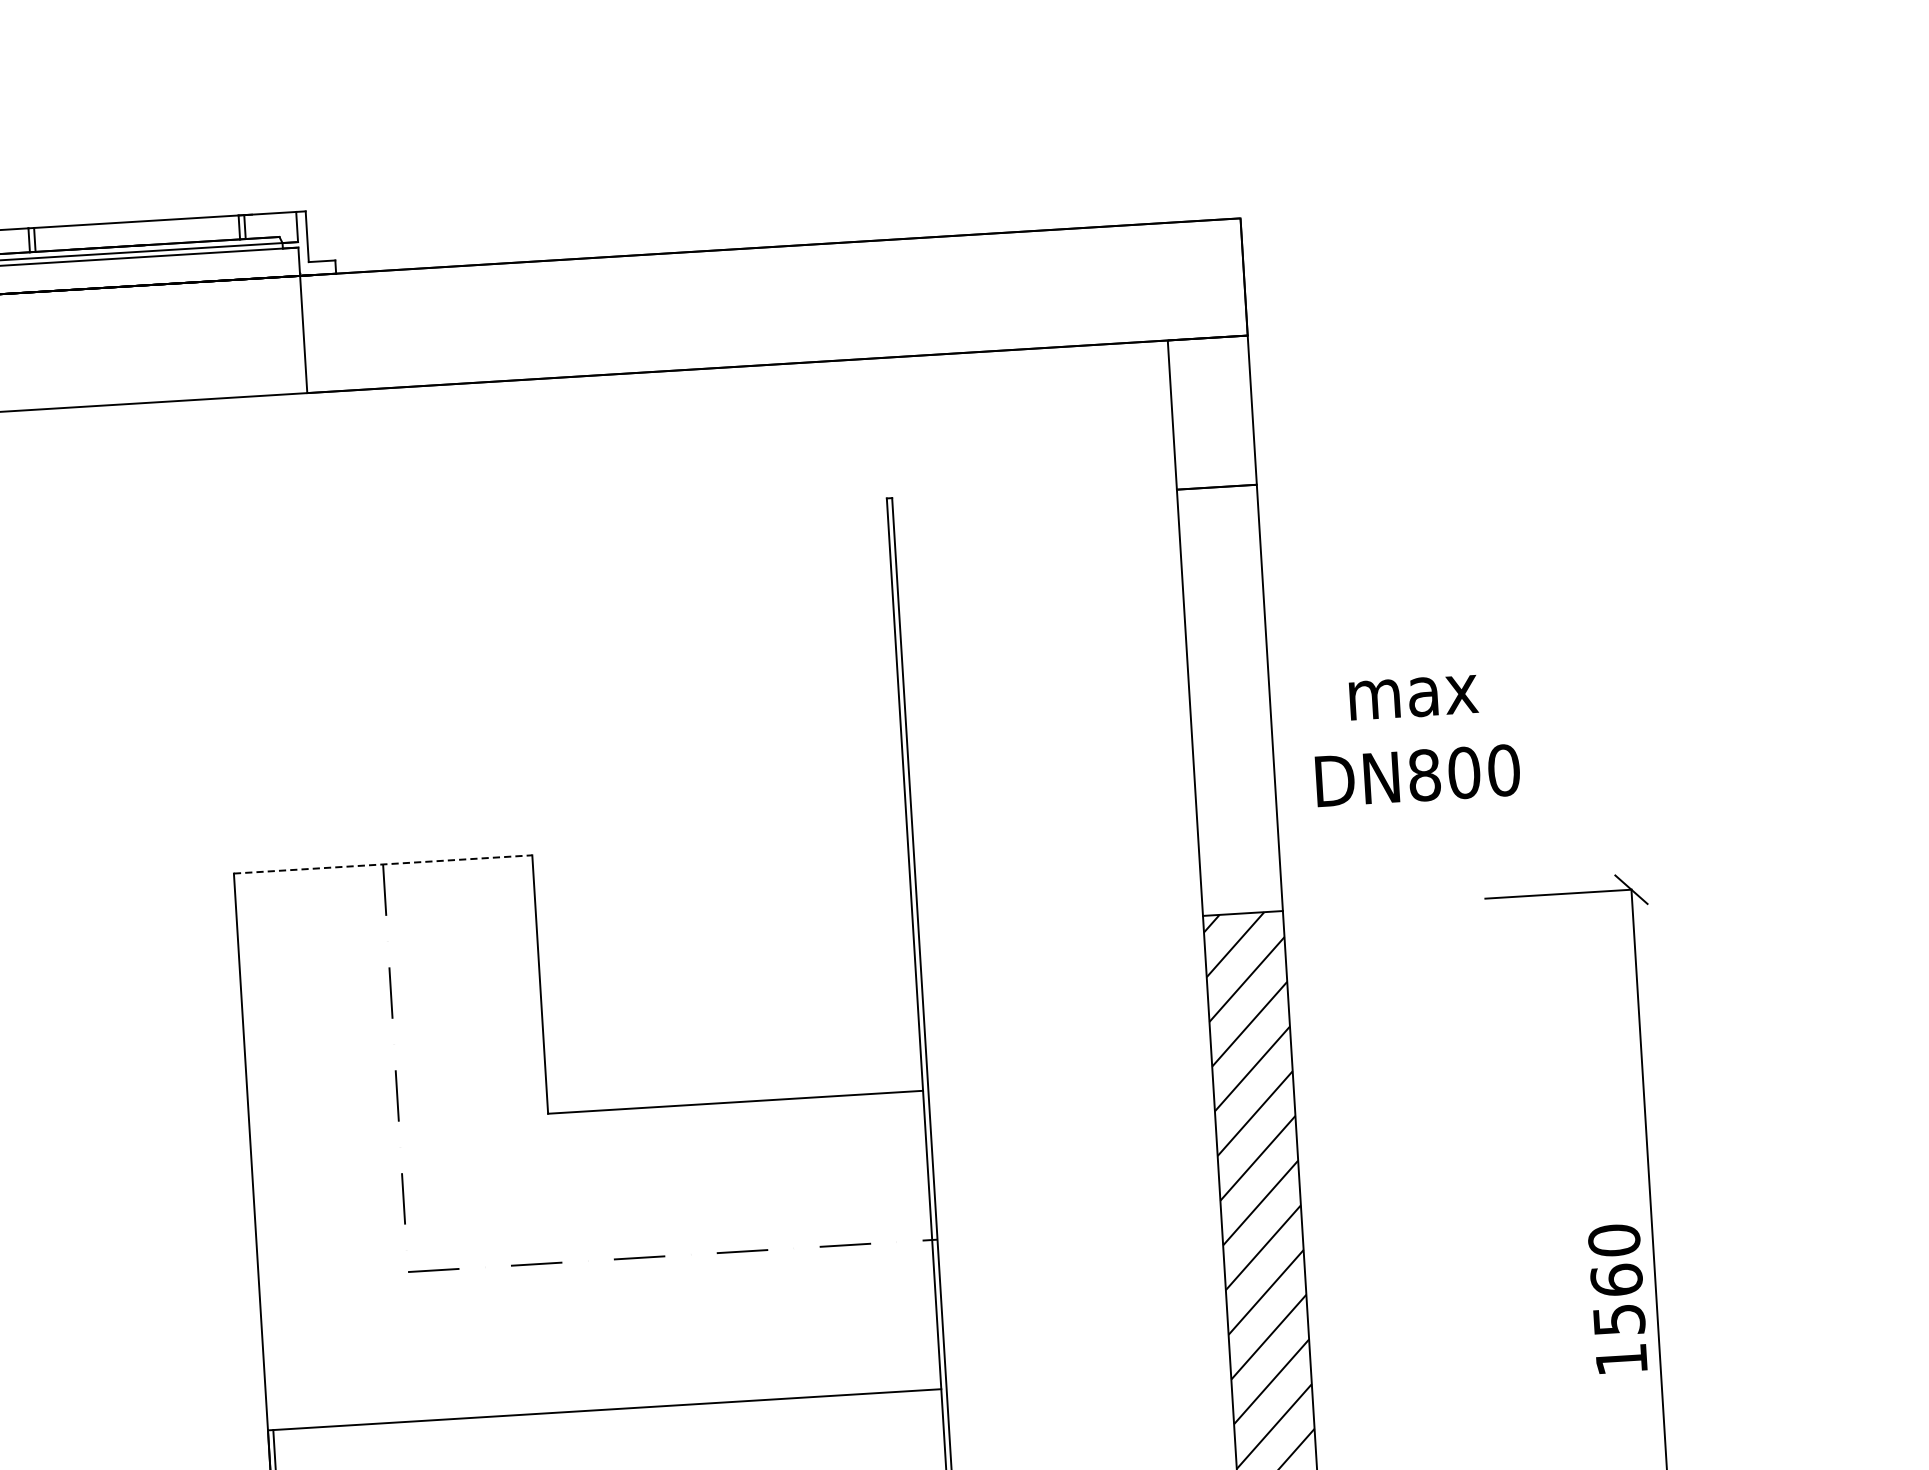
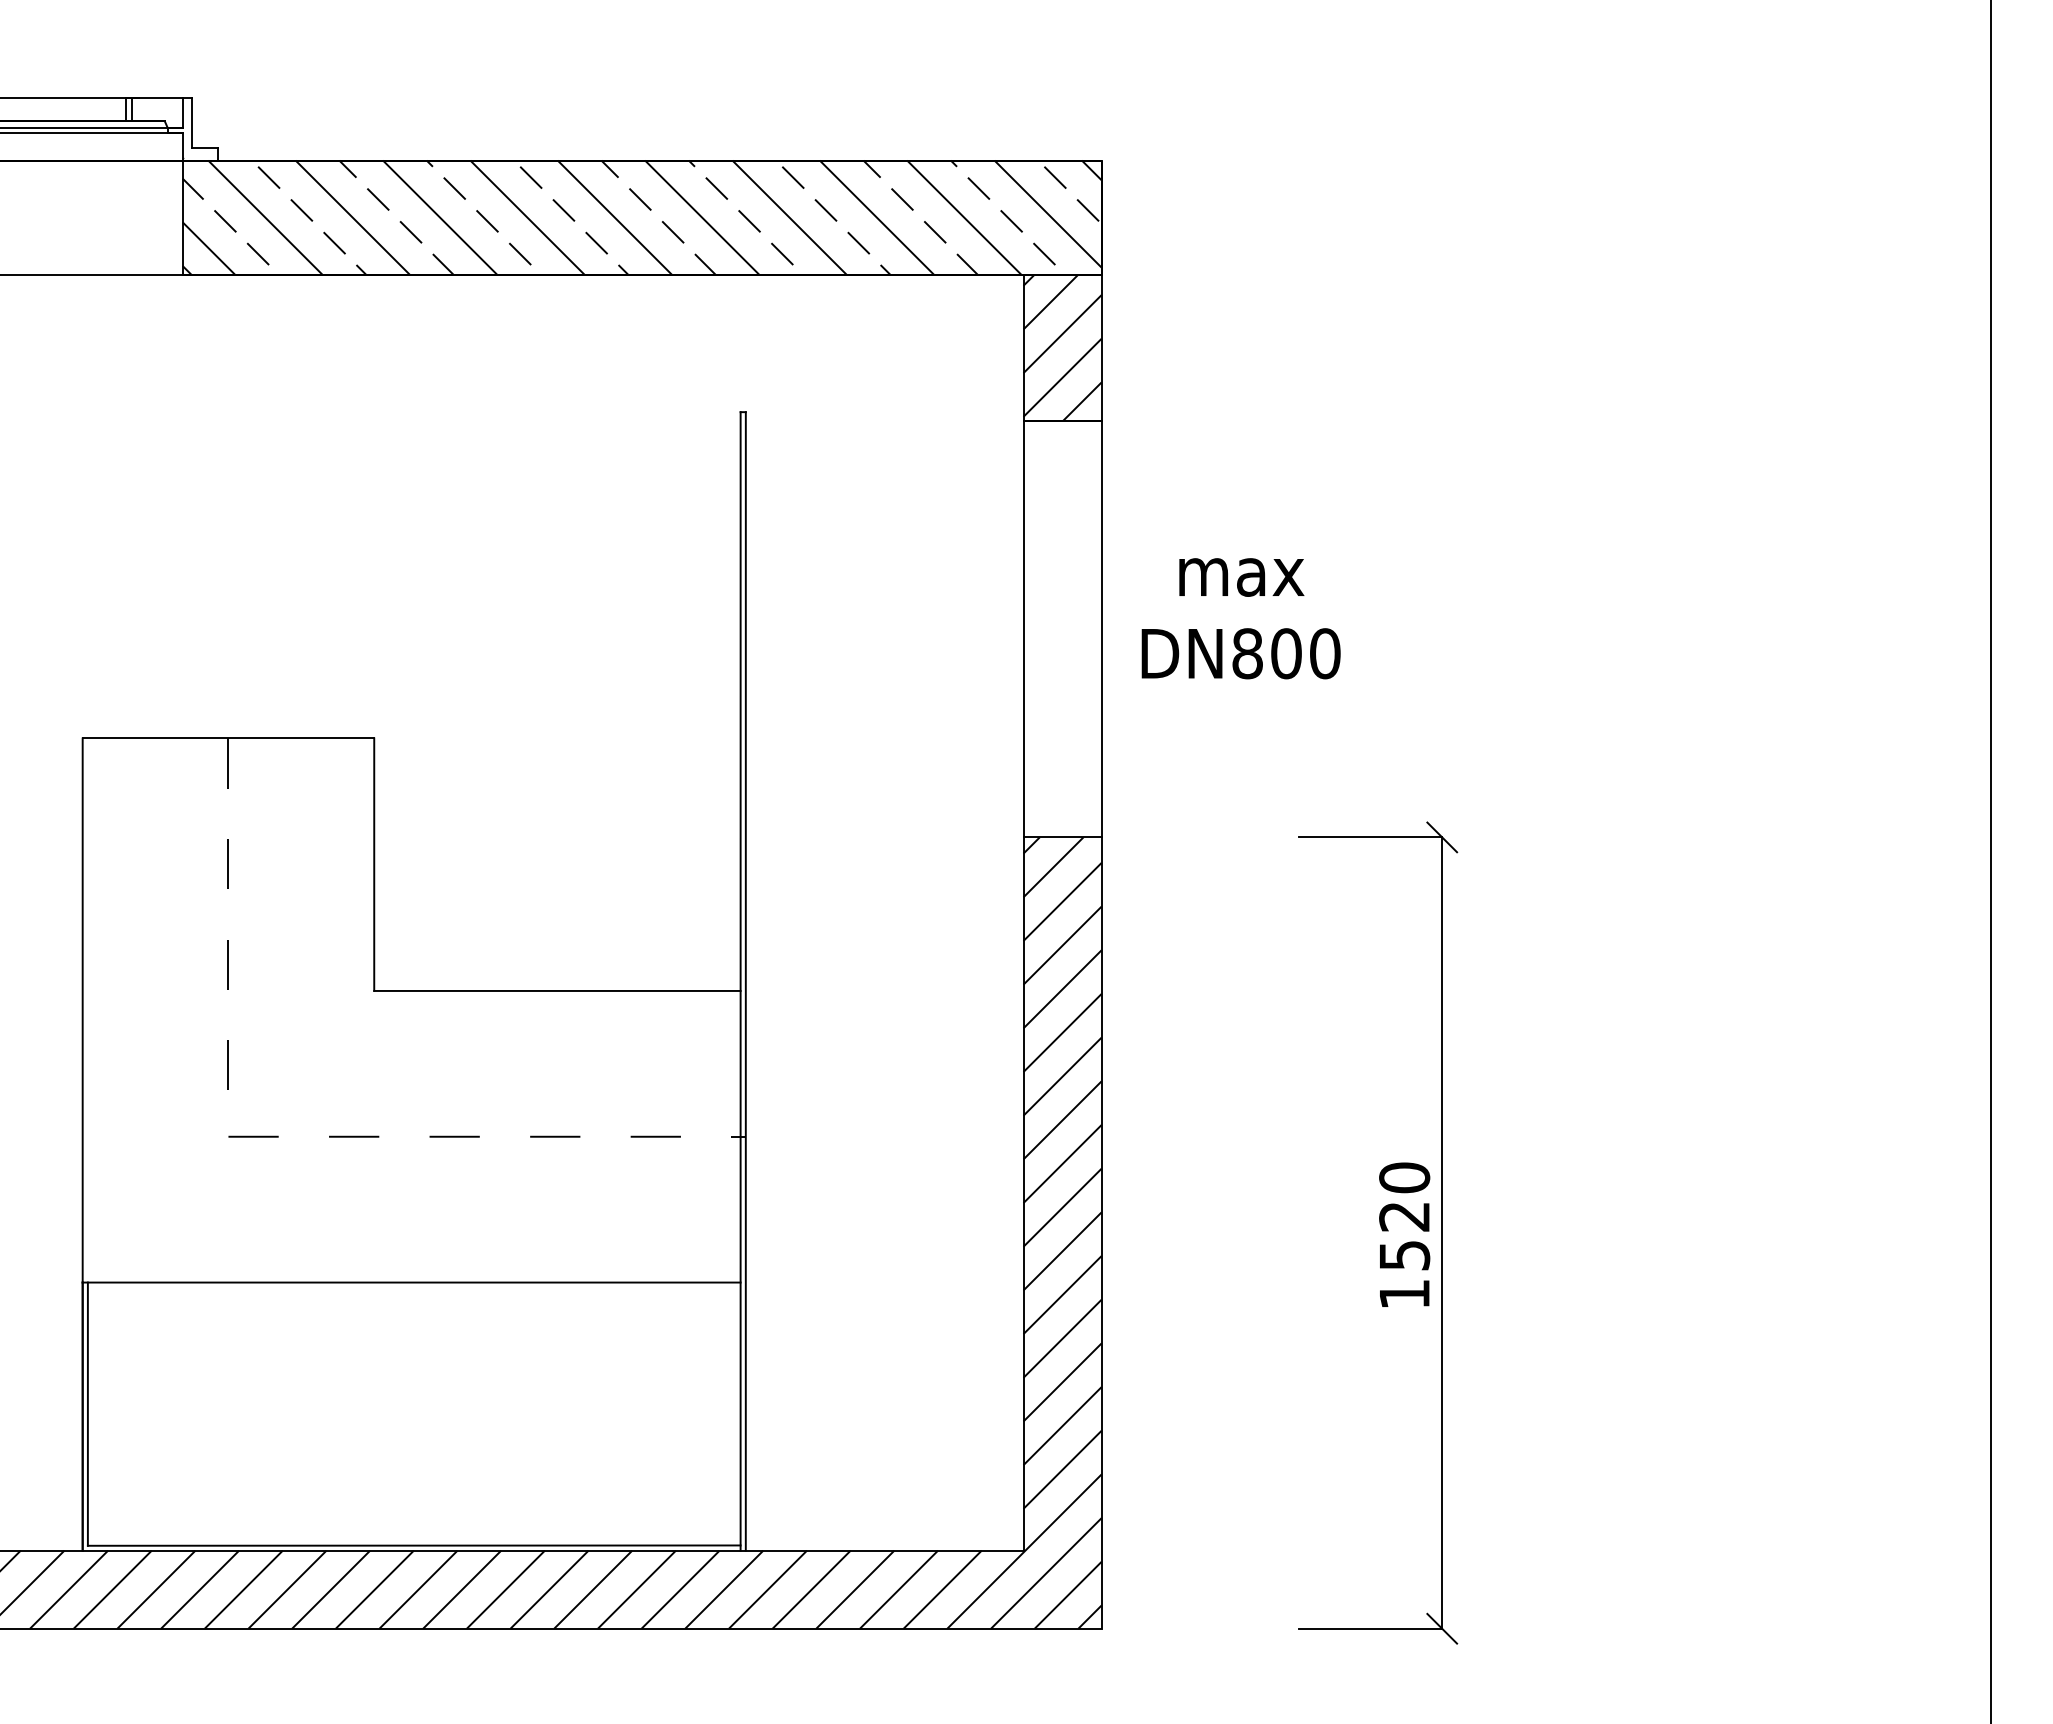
hatch: (773, 305) -> (641, 217), added
hatch: (1212, 412) -> (1062, 347), added
text: (1415, 739) -> (1240, 618), moved
line: (383, 864) -> (228, 738), dashed -> solid
text: (1616, 1280) -> (1404, 1216), 1560 -> 1520

